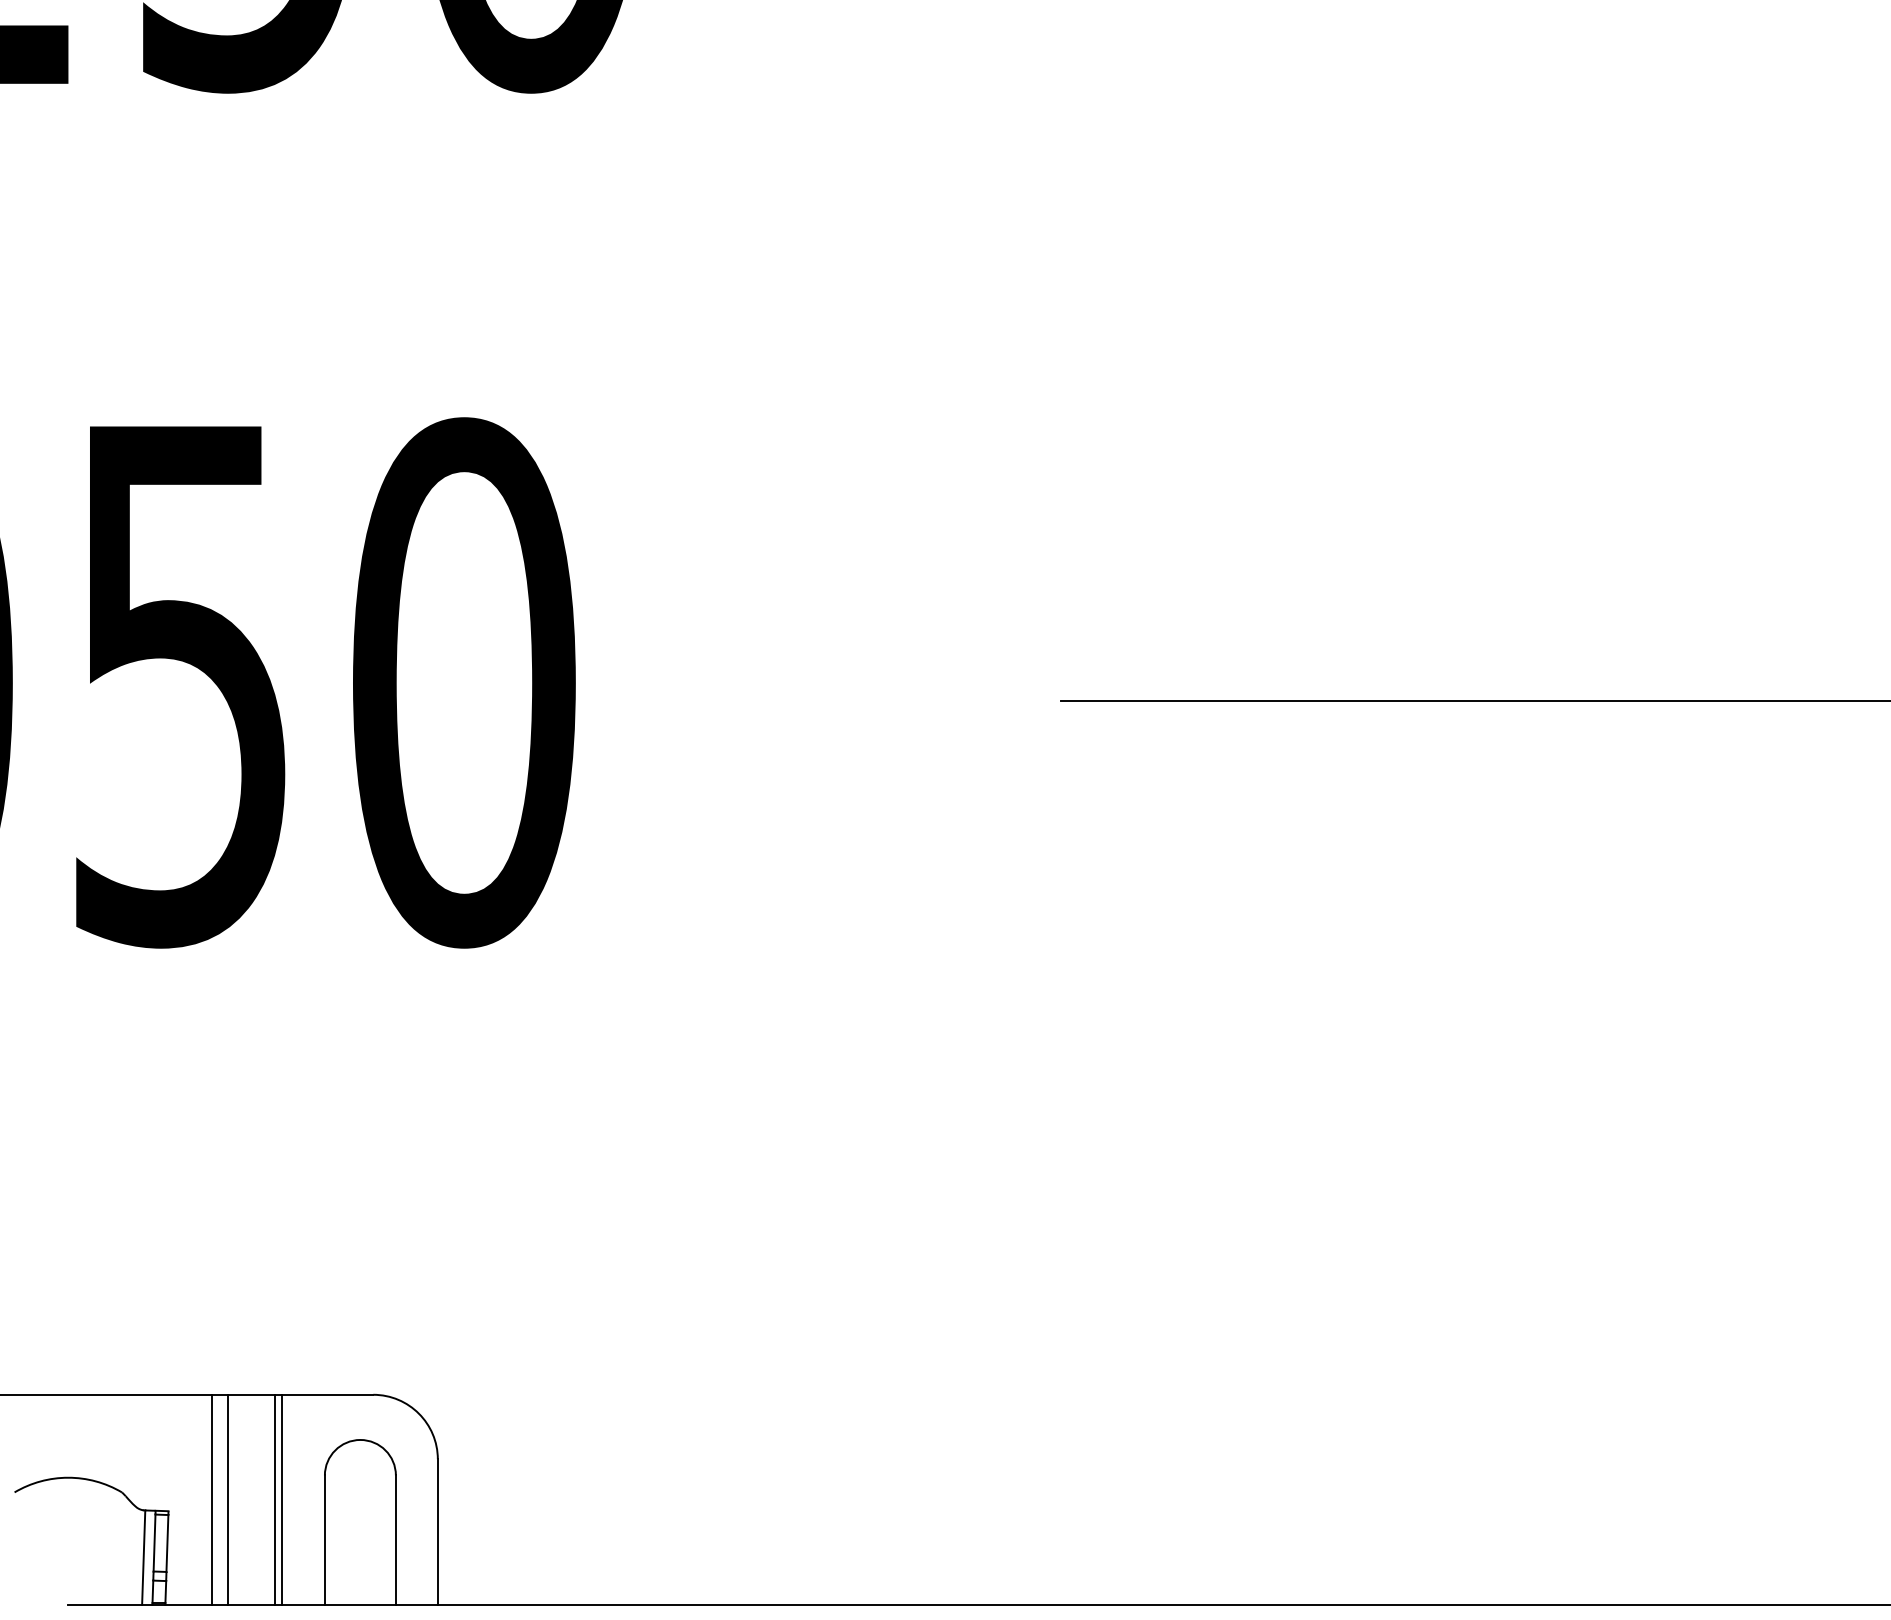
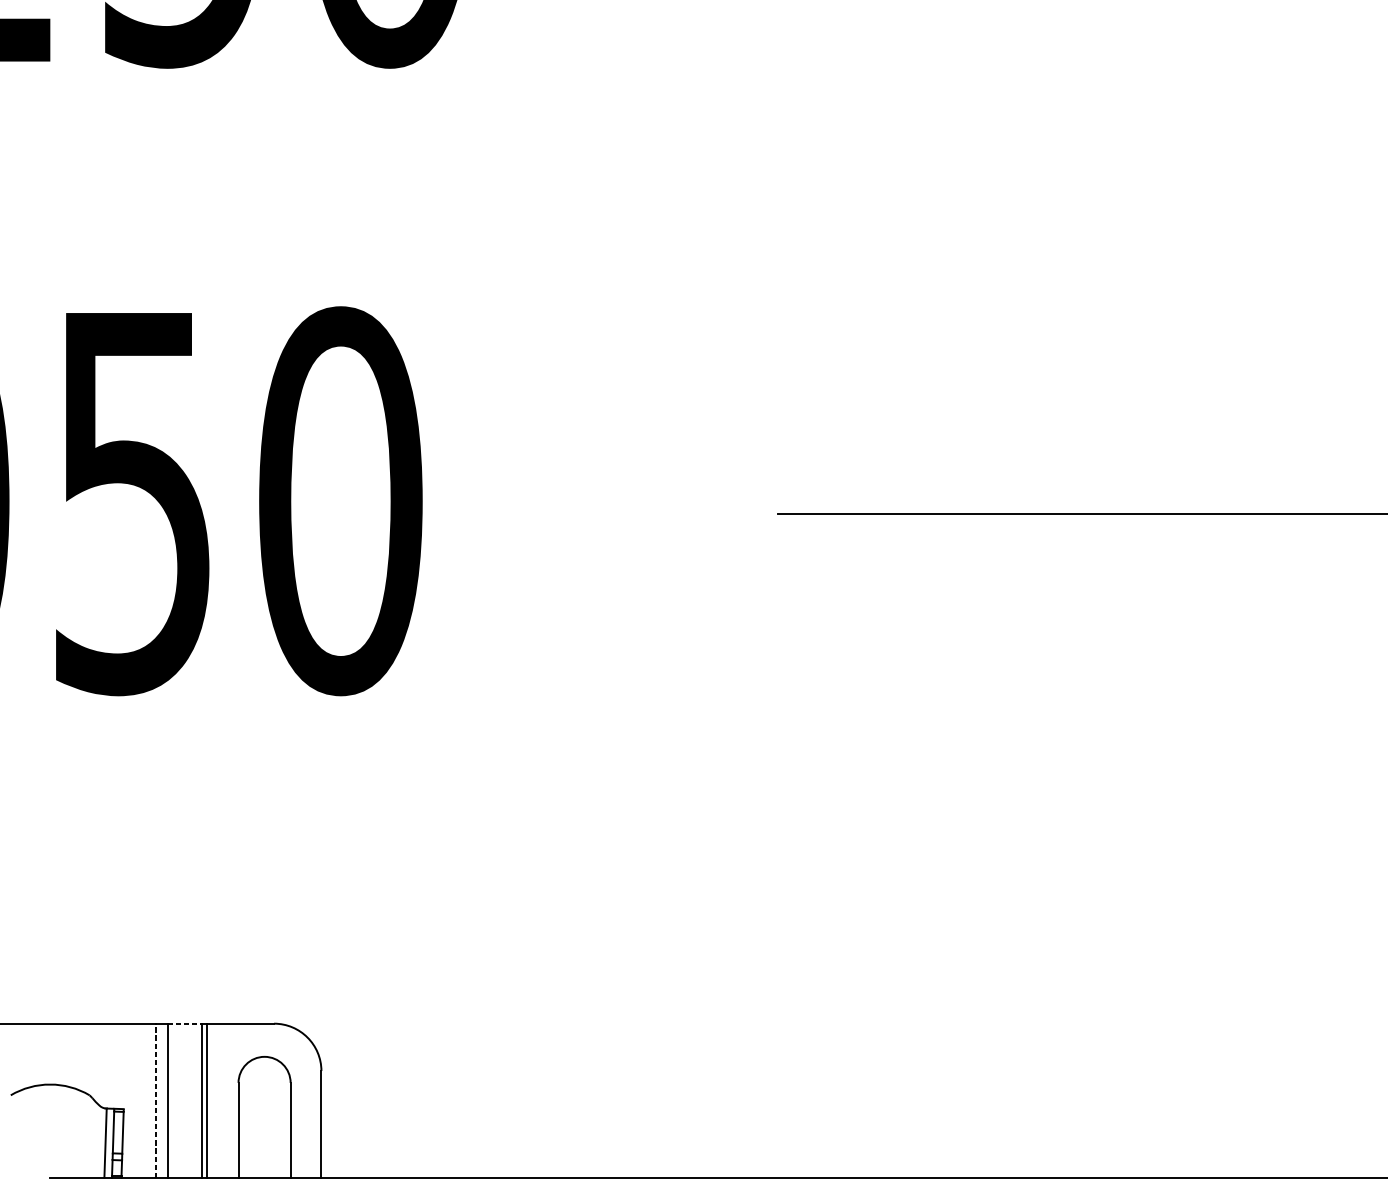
line: (252, 1394) -> (185, 1023), solid -> dashed
line: (212, 1499) -> (156, 1100), solid -> dashed

